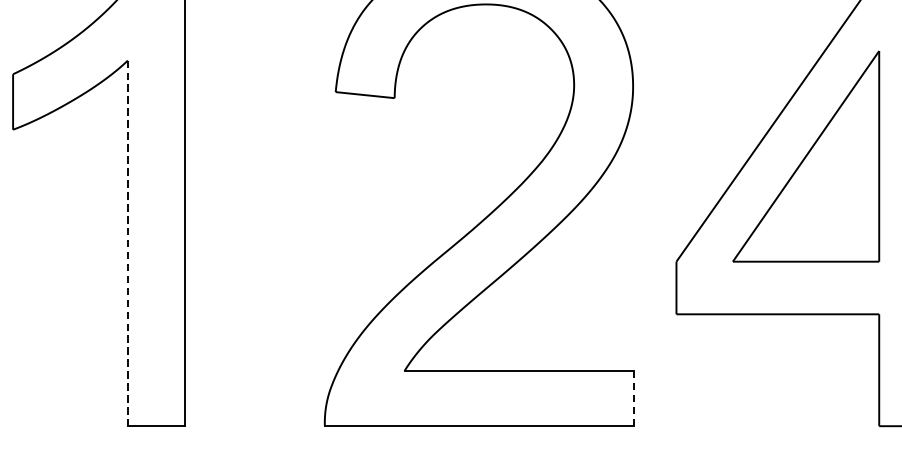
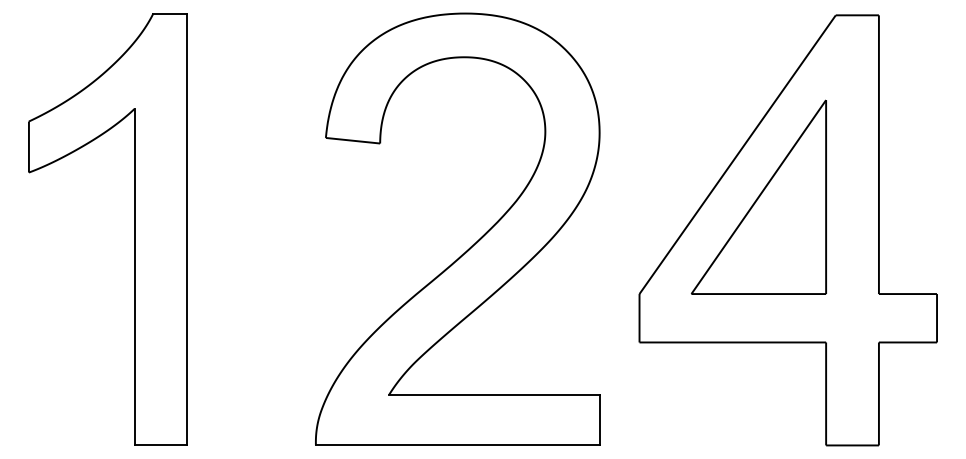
line: (127, 243) -> (134, 277), dashed -> solid
line: (634, 398) -> (600, 419), dashed -> solid

